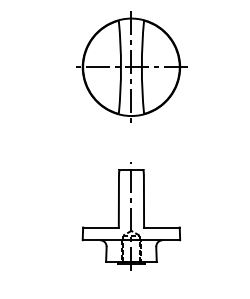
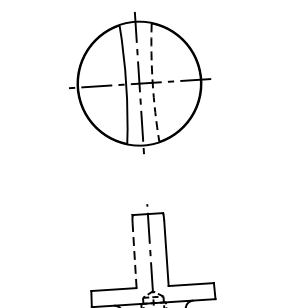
arc: (141, 67) -> (152, 83), solid -> dashed
line: (118, 201) -> (134, 255), solid -> dashed

